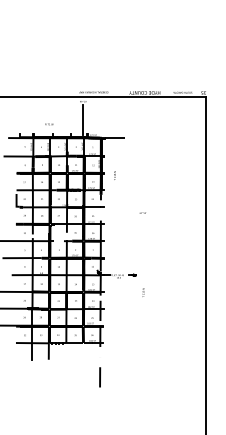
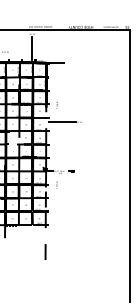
text: (114, 175) -> (56, 105), moved
line: (121, 213) -> (62, 122), added
text: (143, 292) -> (56, 185), moved

